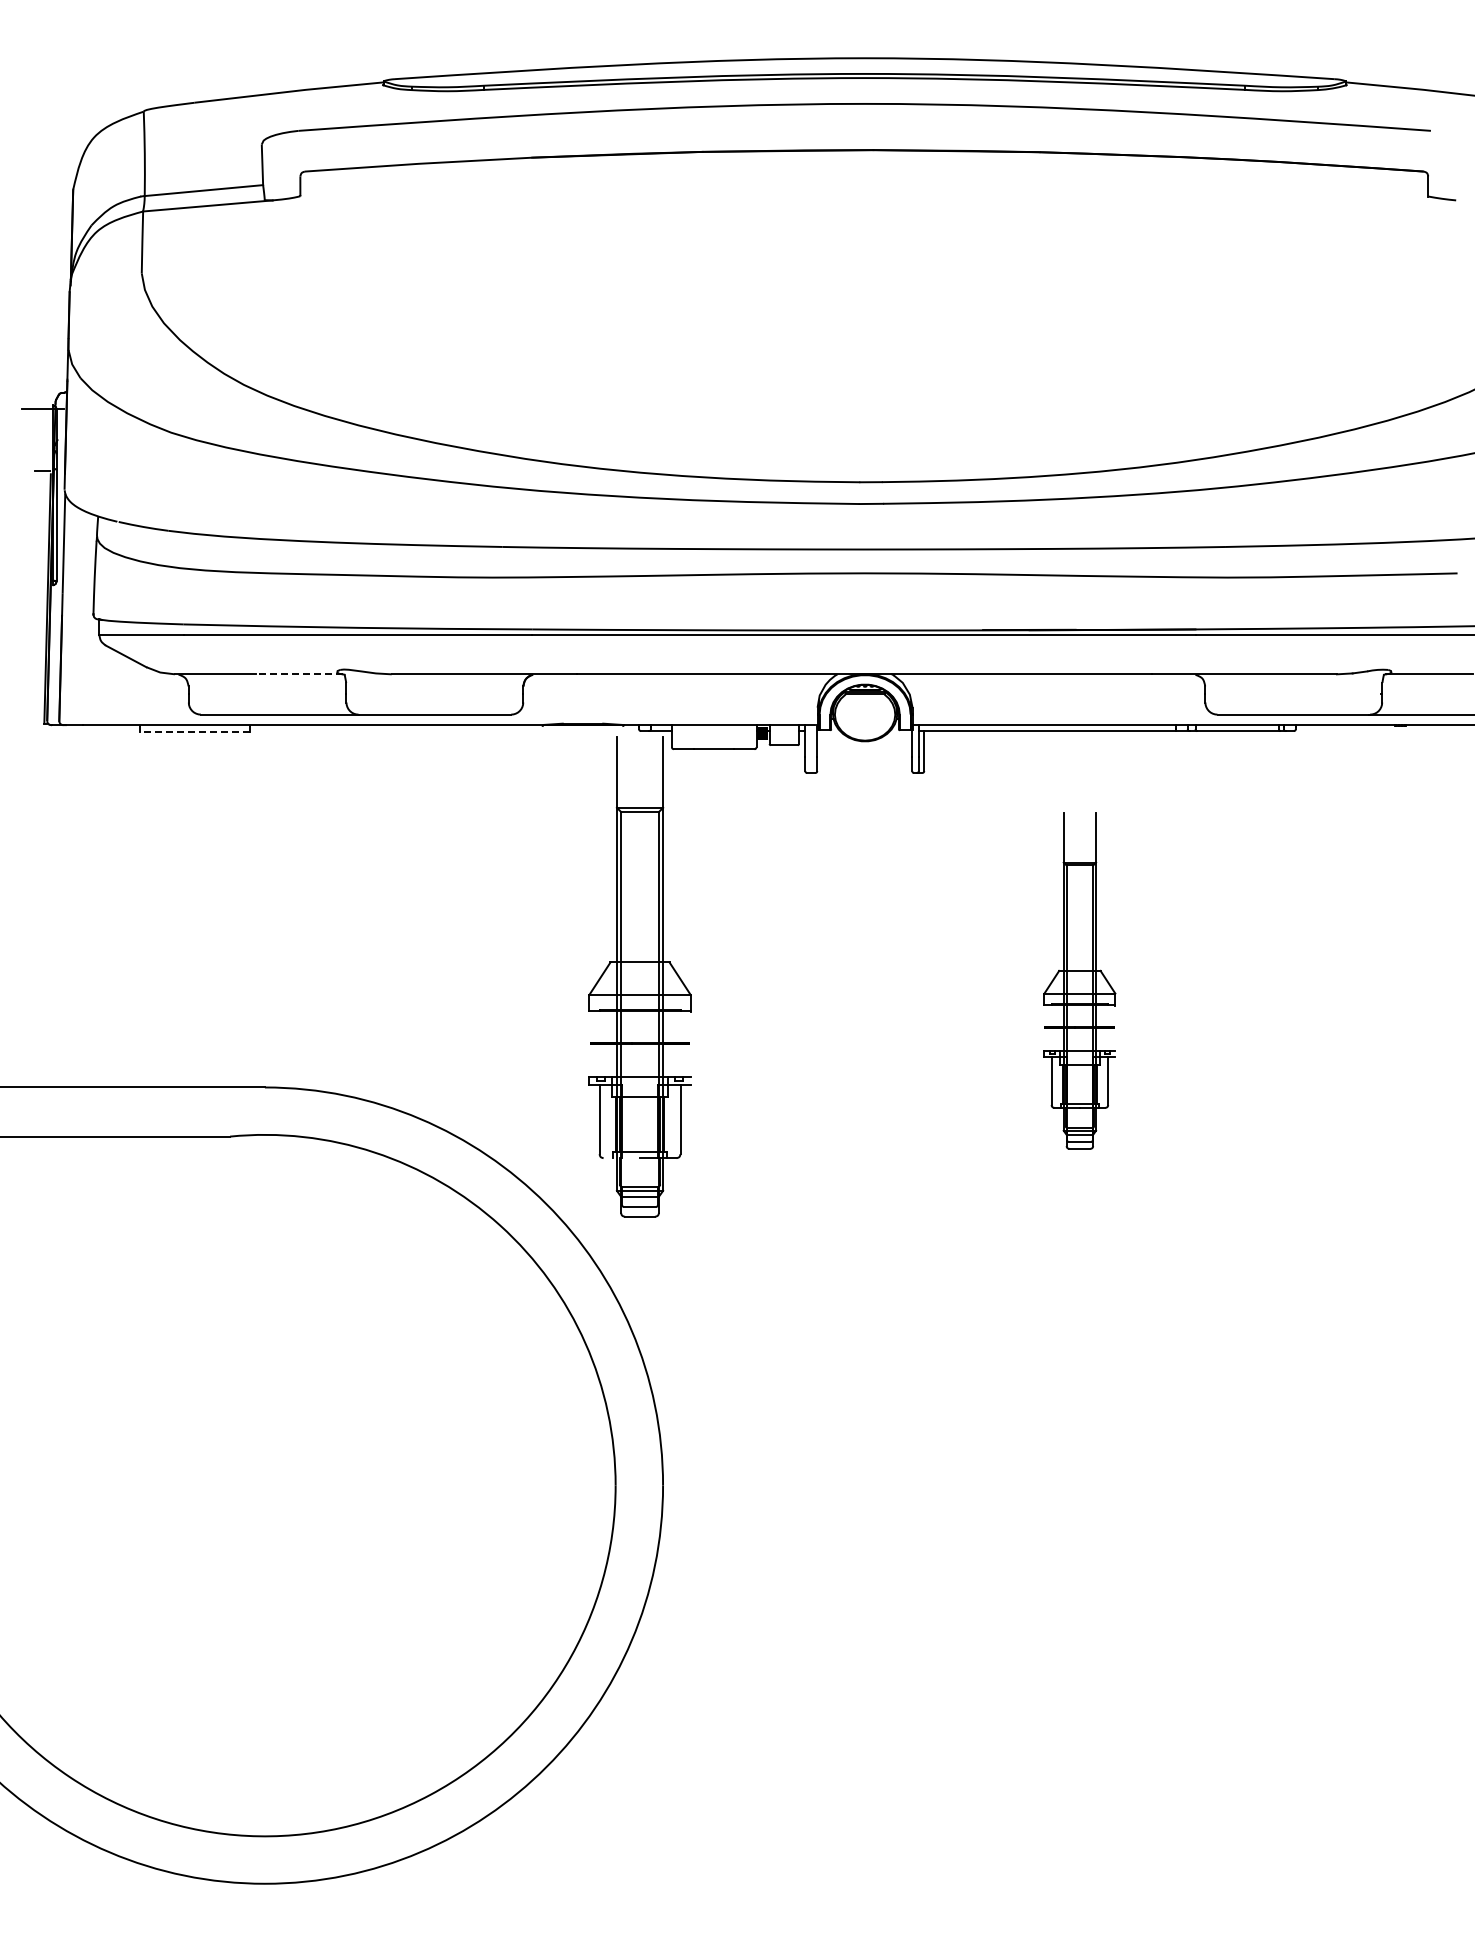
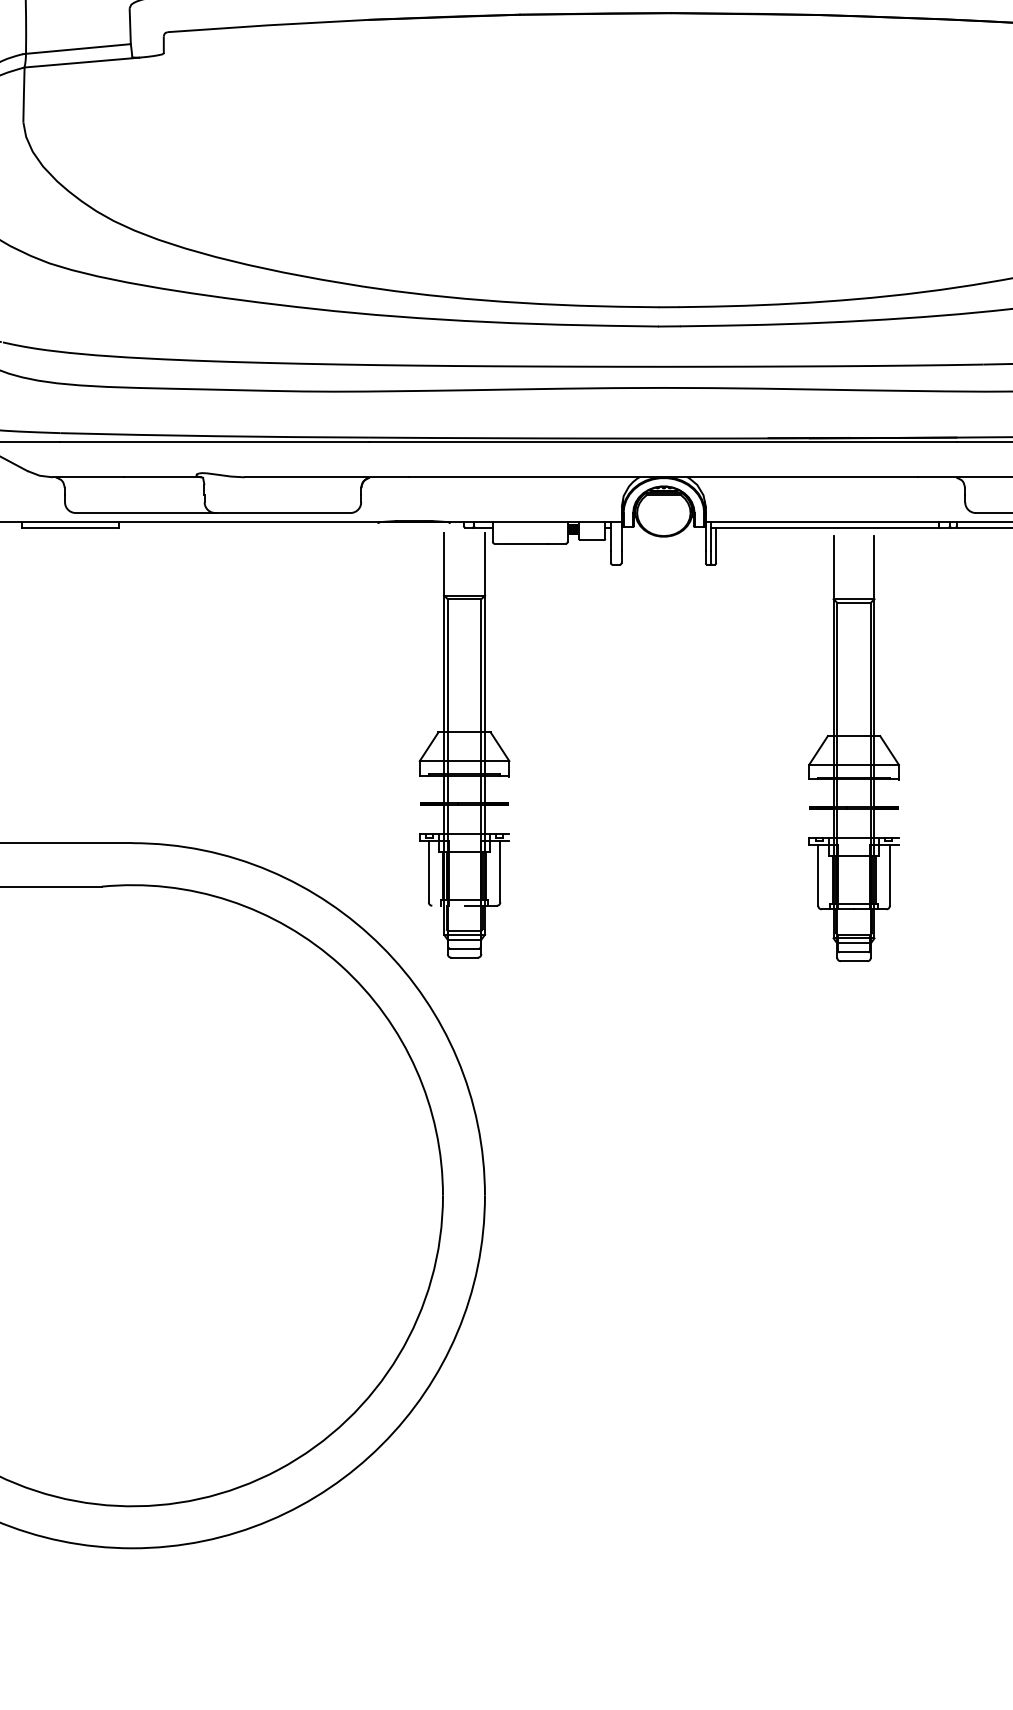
line: (299, 674) -> (163, 477), dashed -> solid
line: (194, 731) -> (70, 527), dashed -> solid
part: (1079, 980) -> (853, 748), size x1.43

